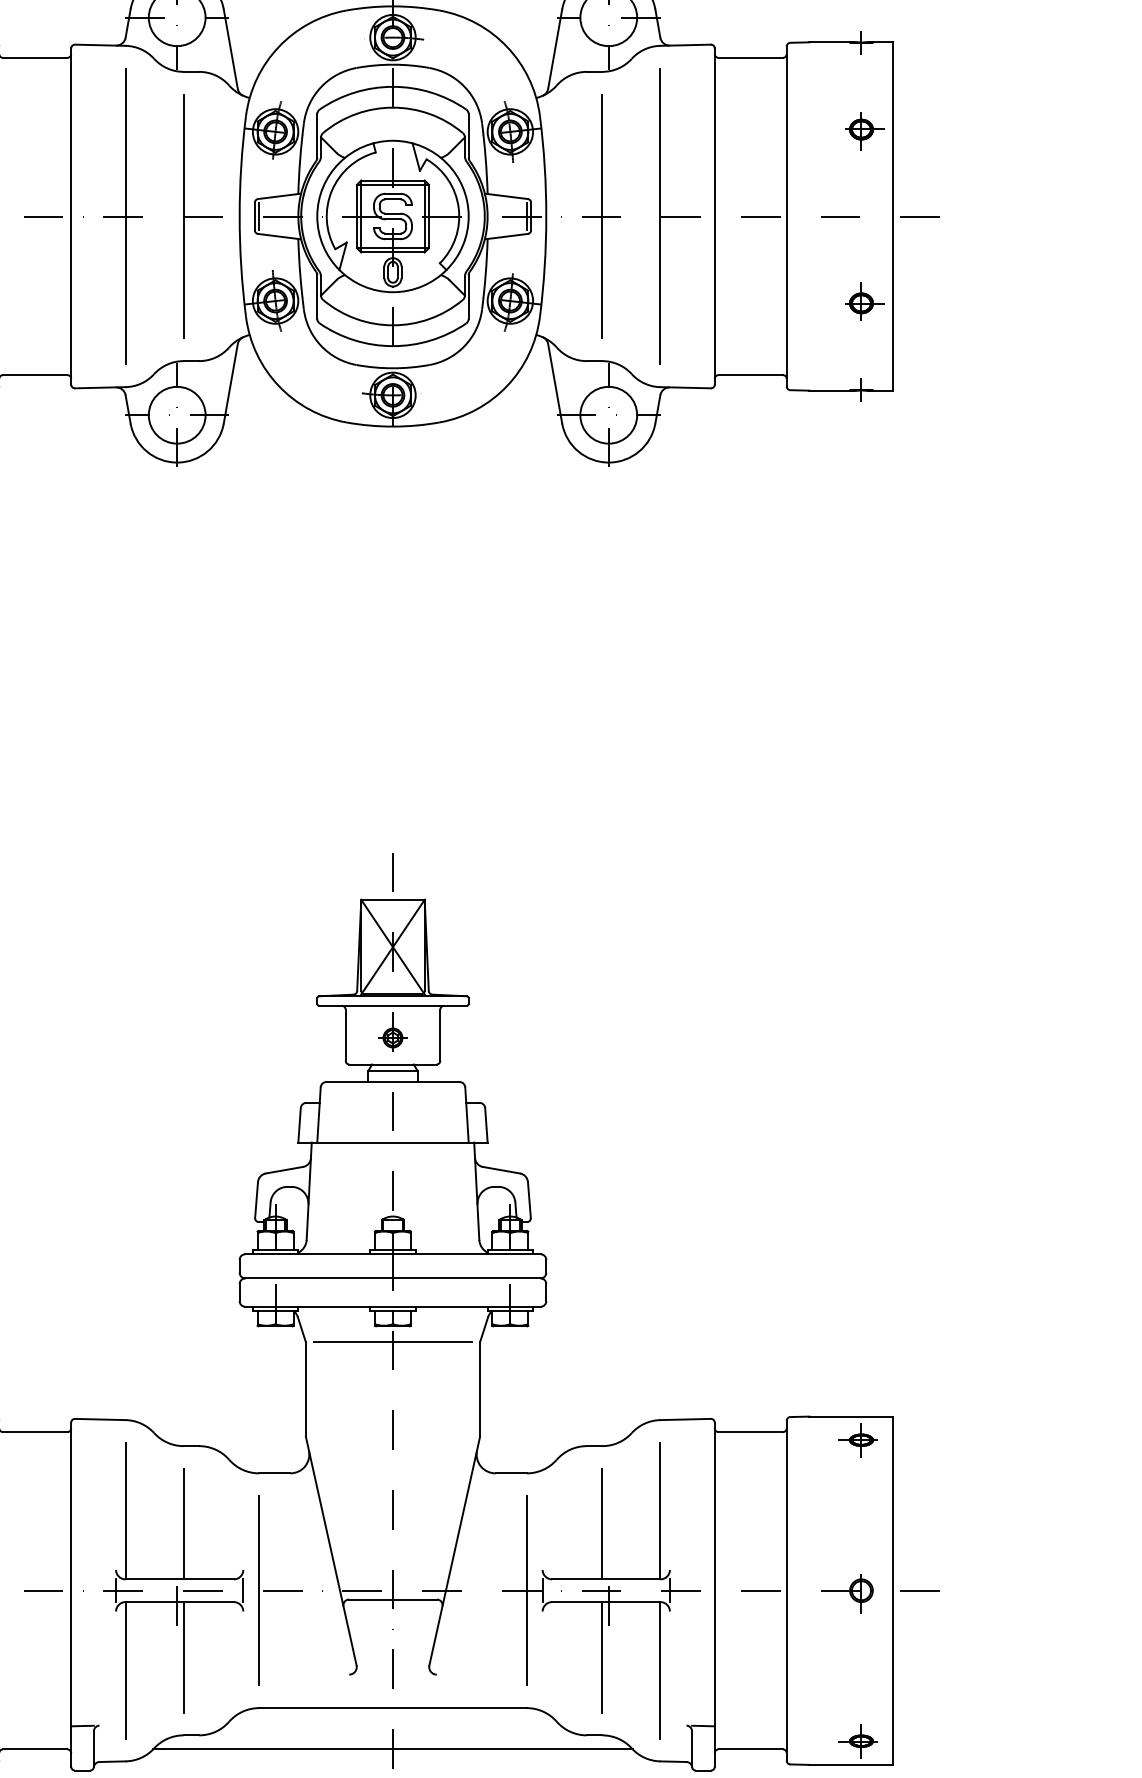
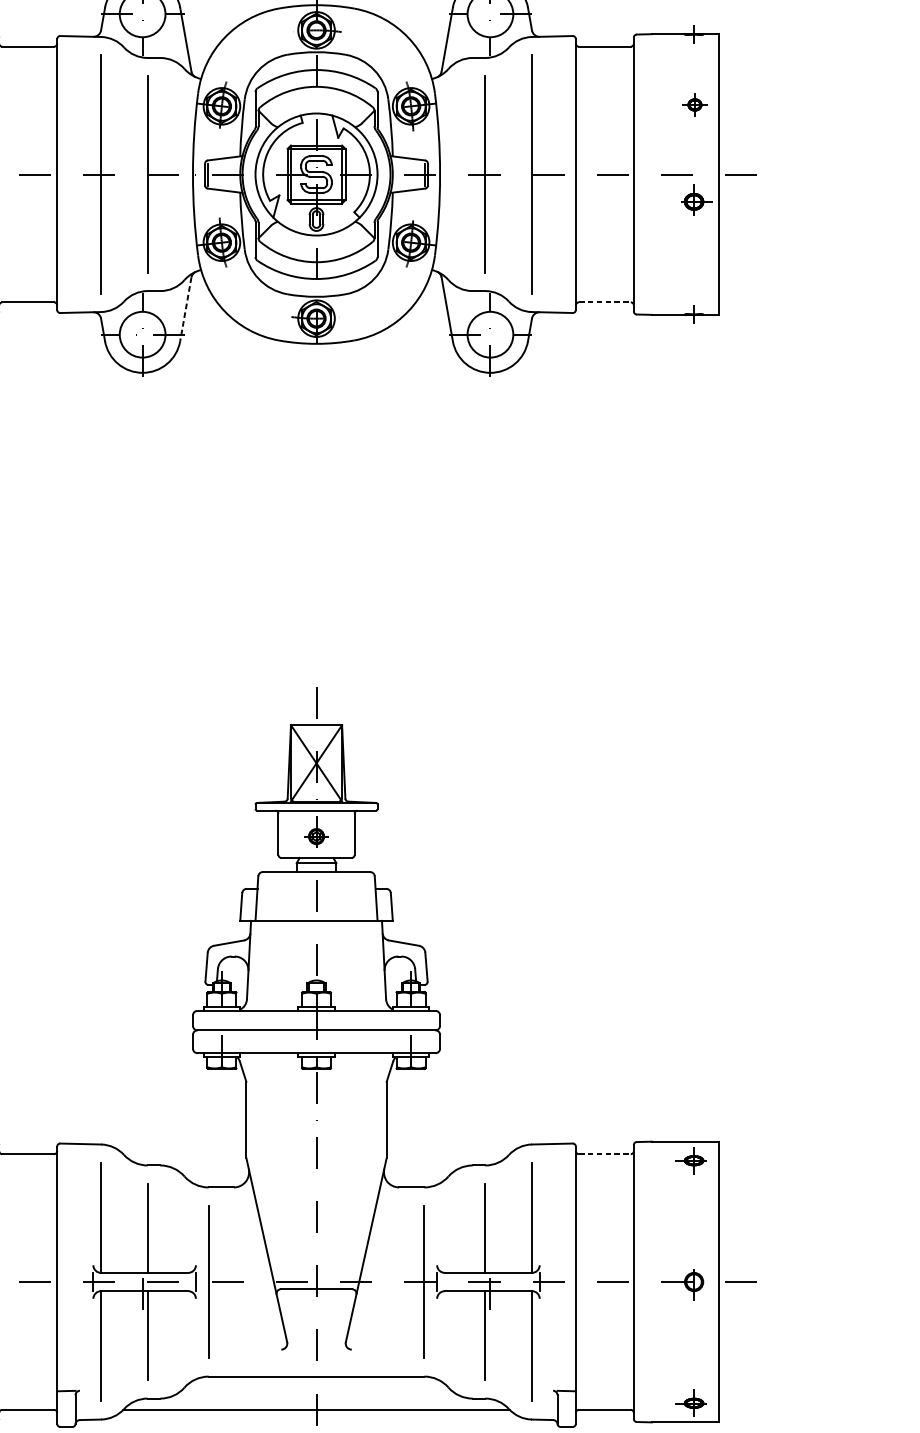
part: (864, 131) -> (696, 106), size x0.7
part: (864, 301) -> (696, 200), moved
line: (751, 375) -> (605, 302), solid -> dashed
line: (230, 384) -> (185, 309), solid -> dashed
line: (392, 1342) -> (316, 1081), removed
line: (751, 1432) -> (605, 1154), solid -> dashed

